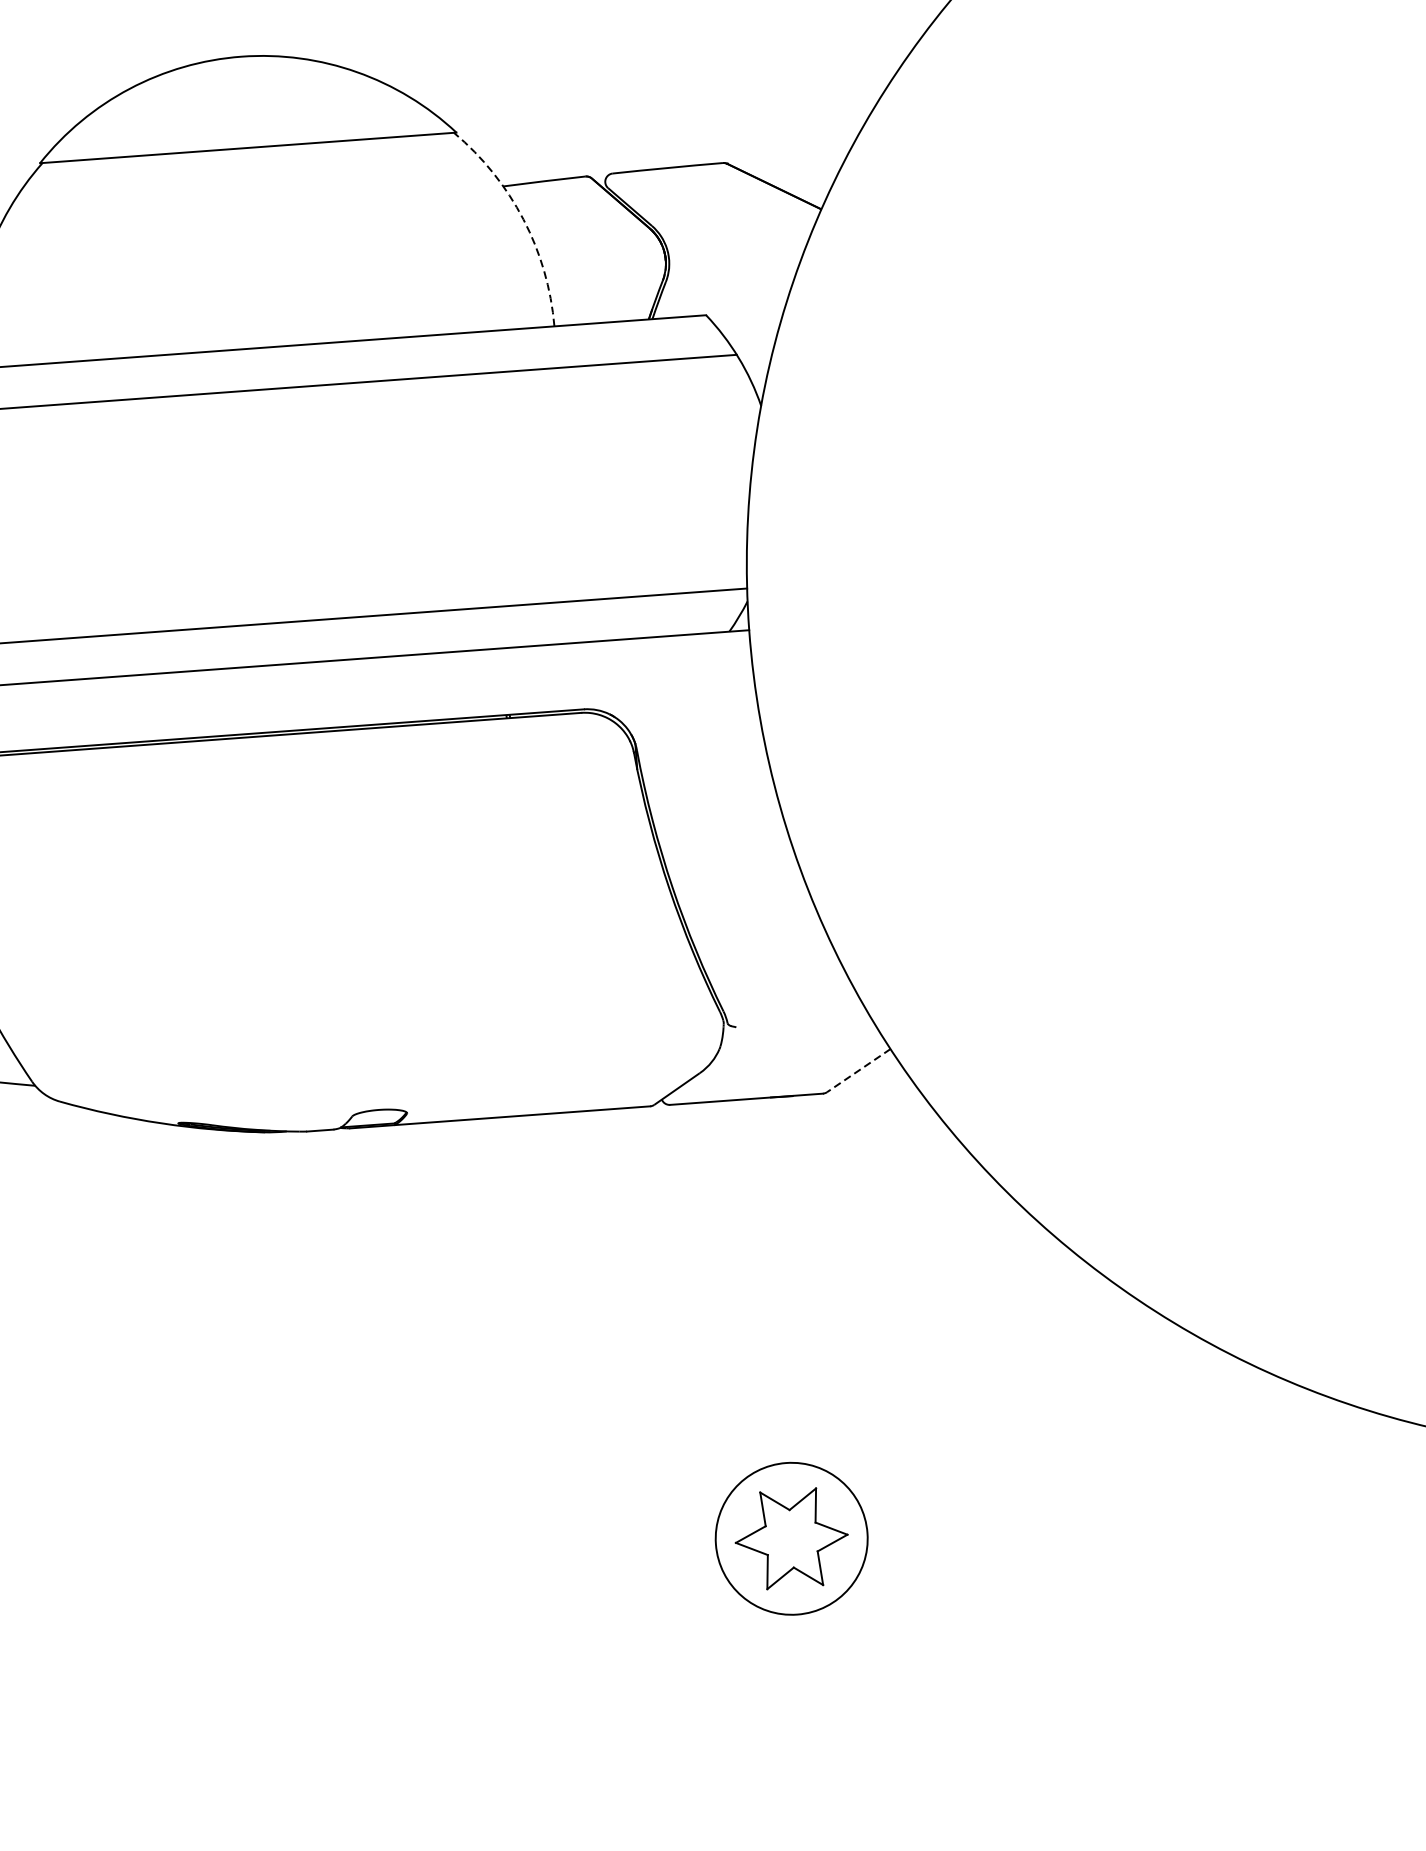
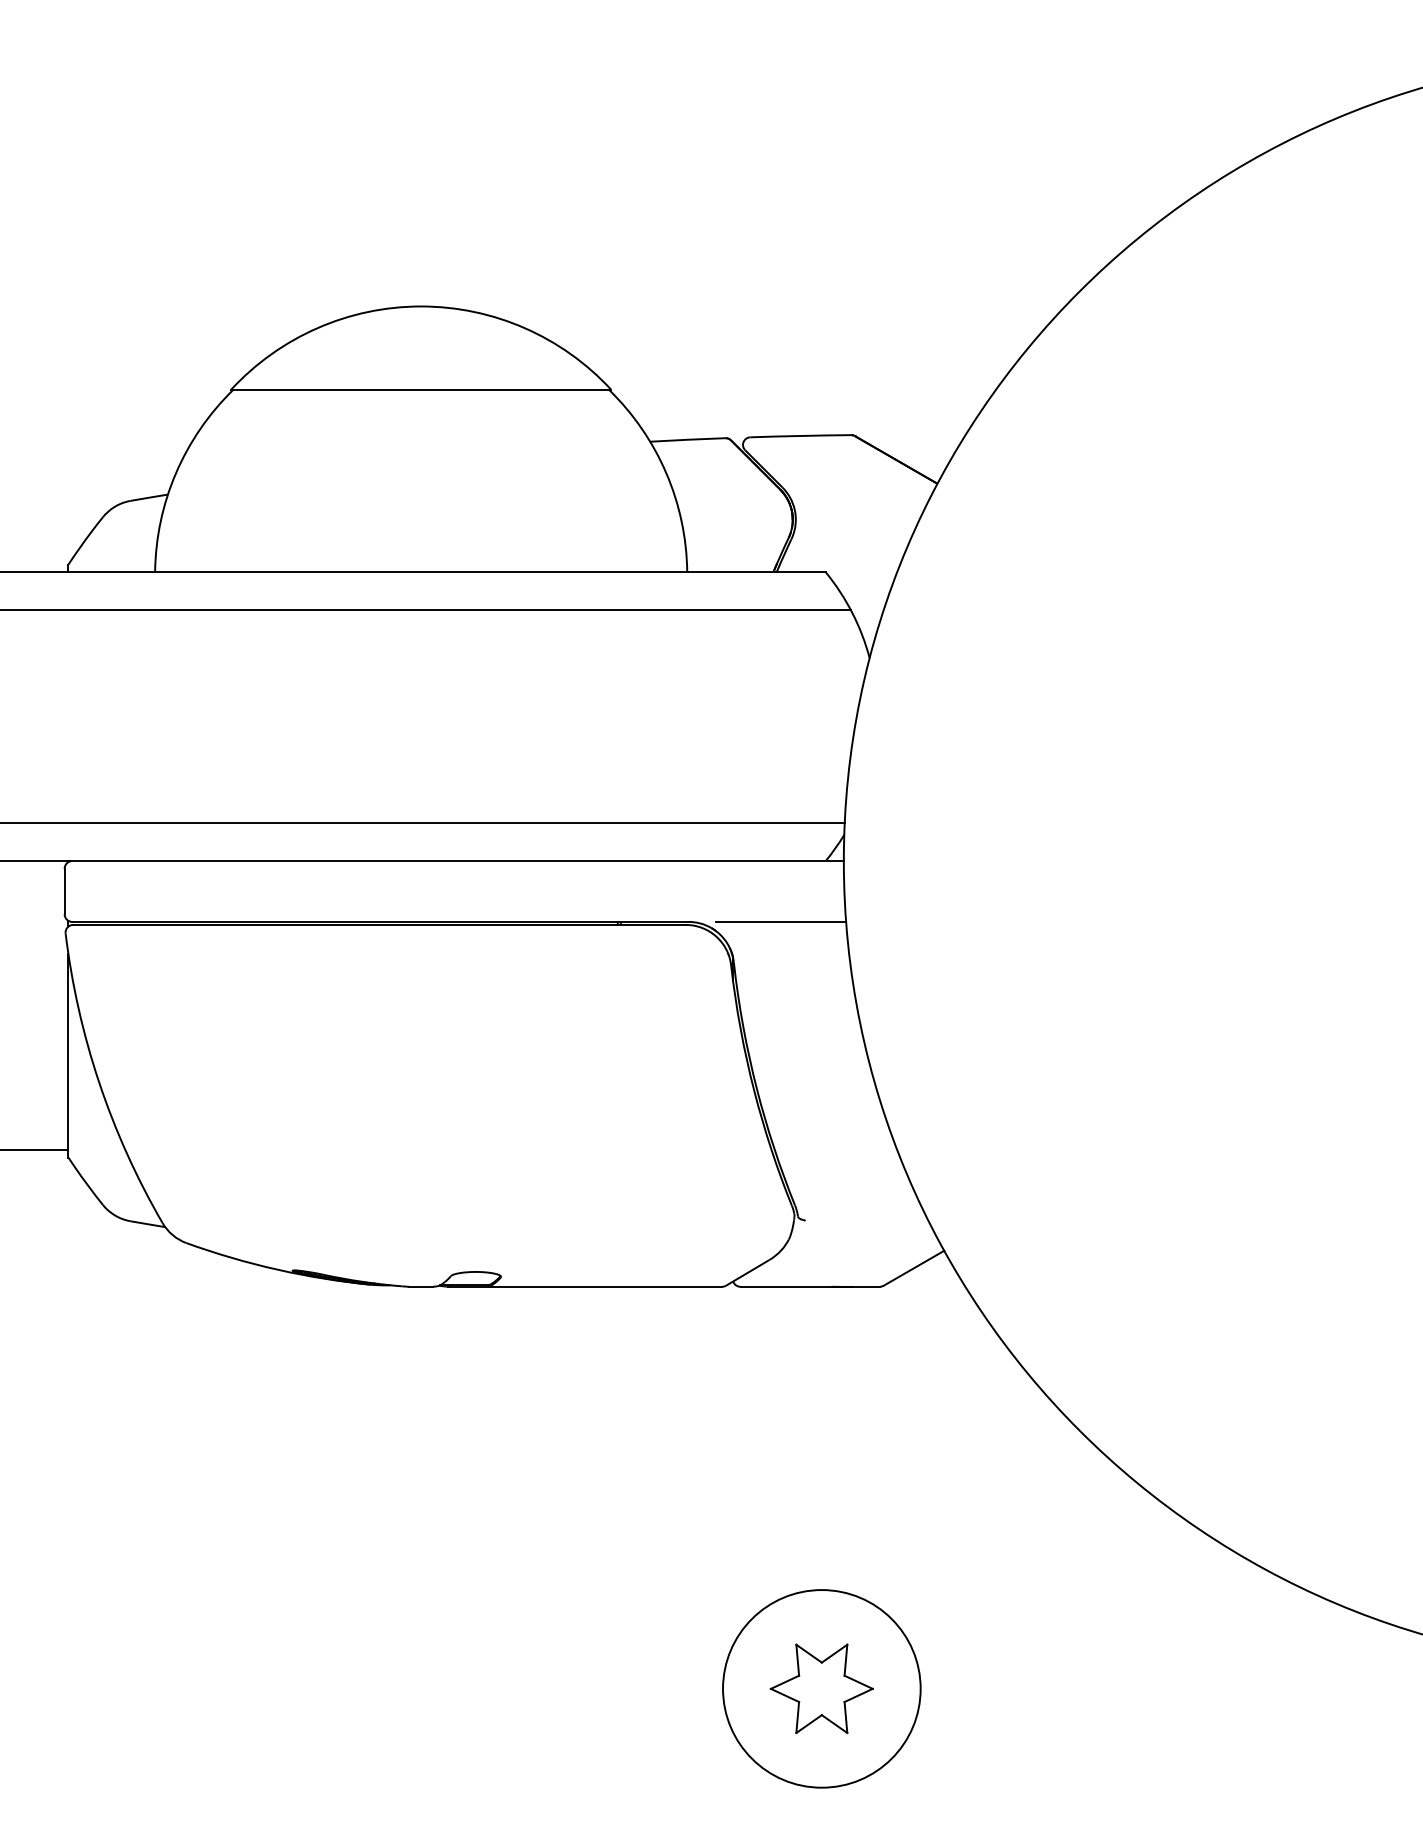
arc: (523, 219) -> (666, 473), dashed -> solid
line: (684, 701) -> (780, 921), added
line: (858, 1070) -> (913, 1268), dashed -> solid
circle: (791, 1538) -> (821, 1688), size x1.43

